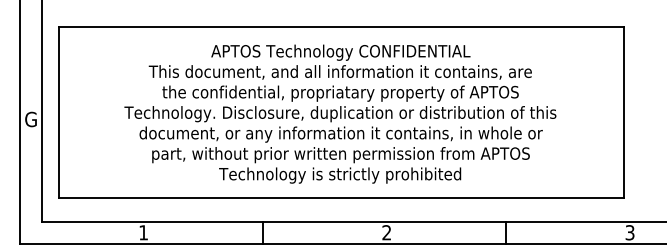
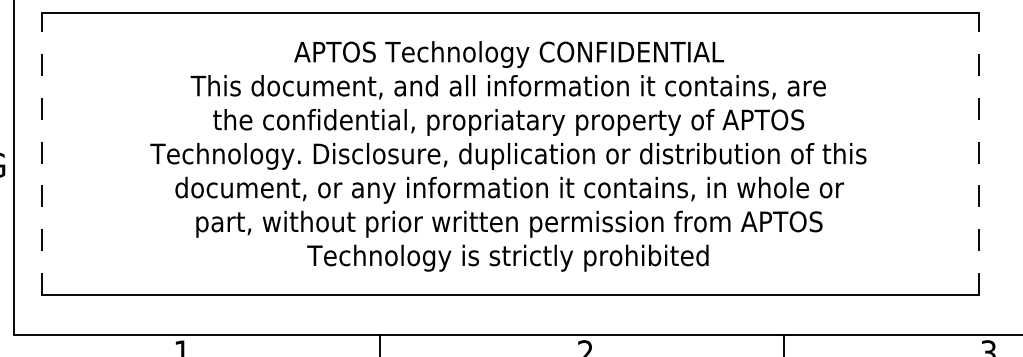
line: (58, 112) -> (41, 153), solid -> dashed
line: (624, 112) -> (979, 153), solid -> dashed

